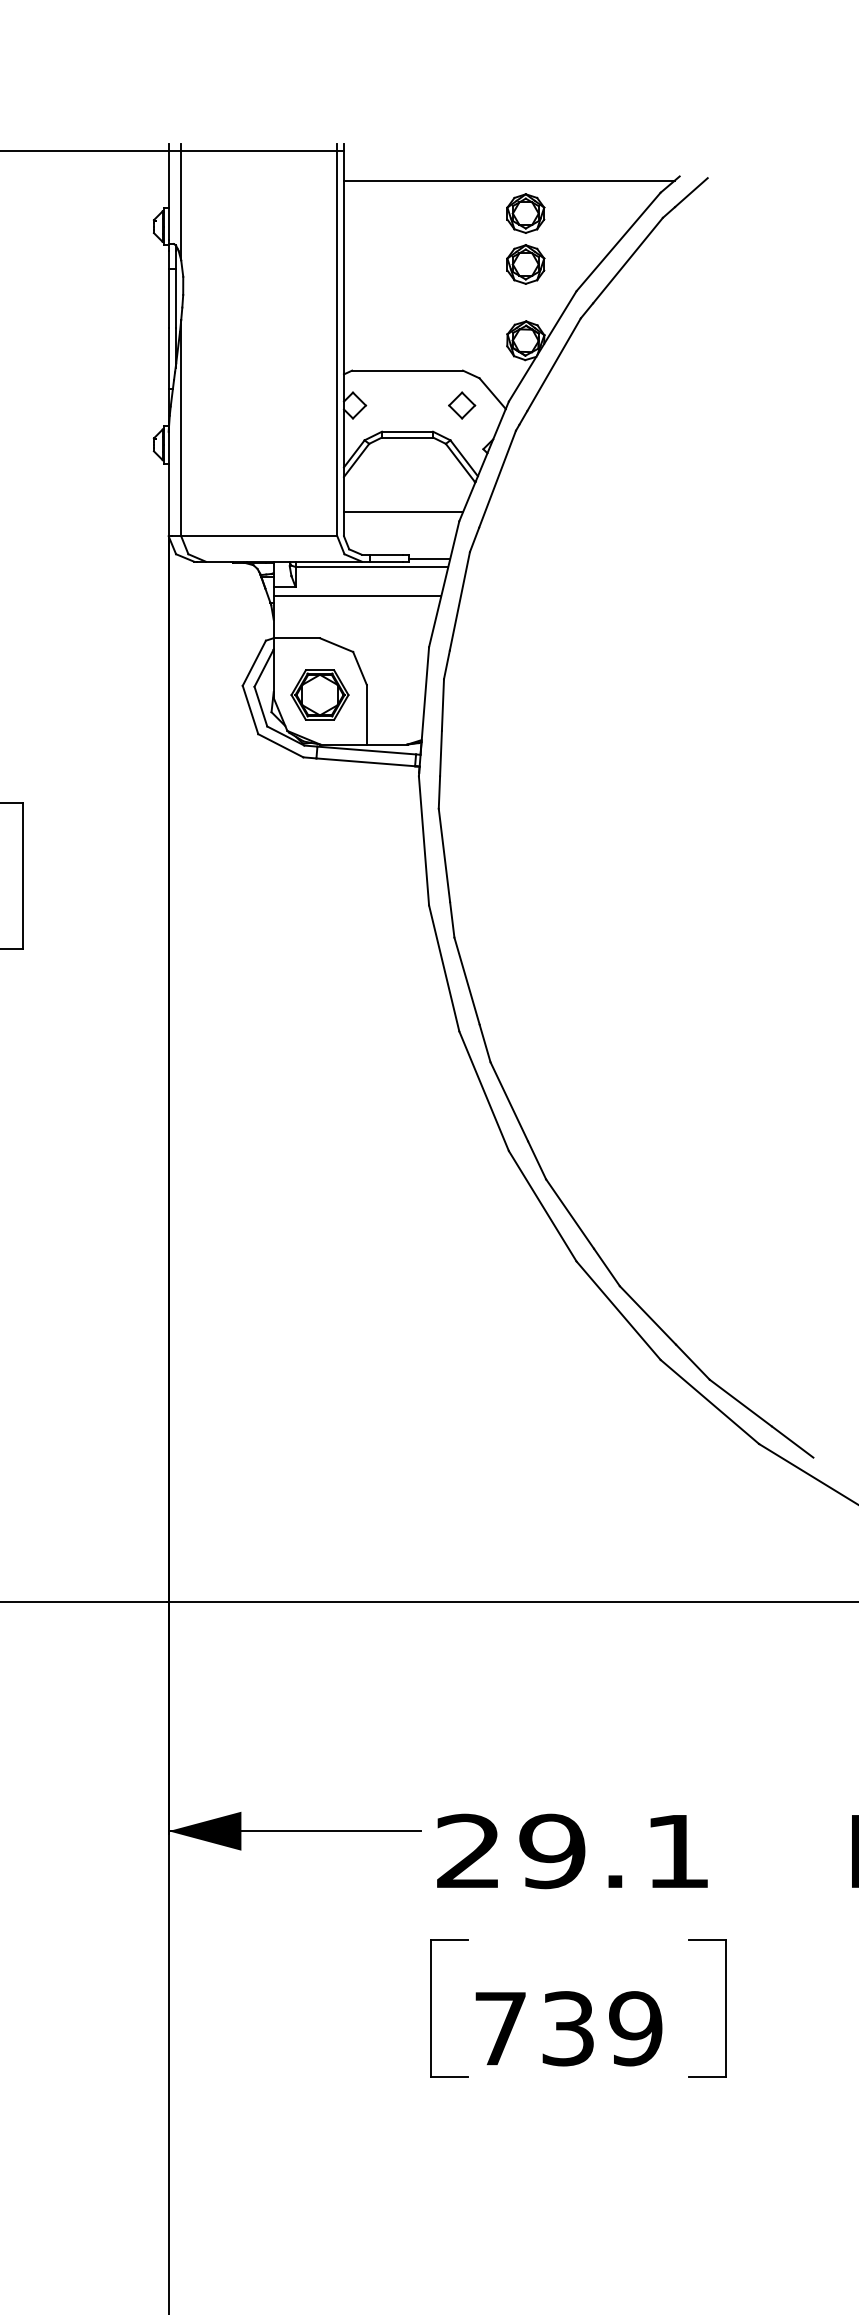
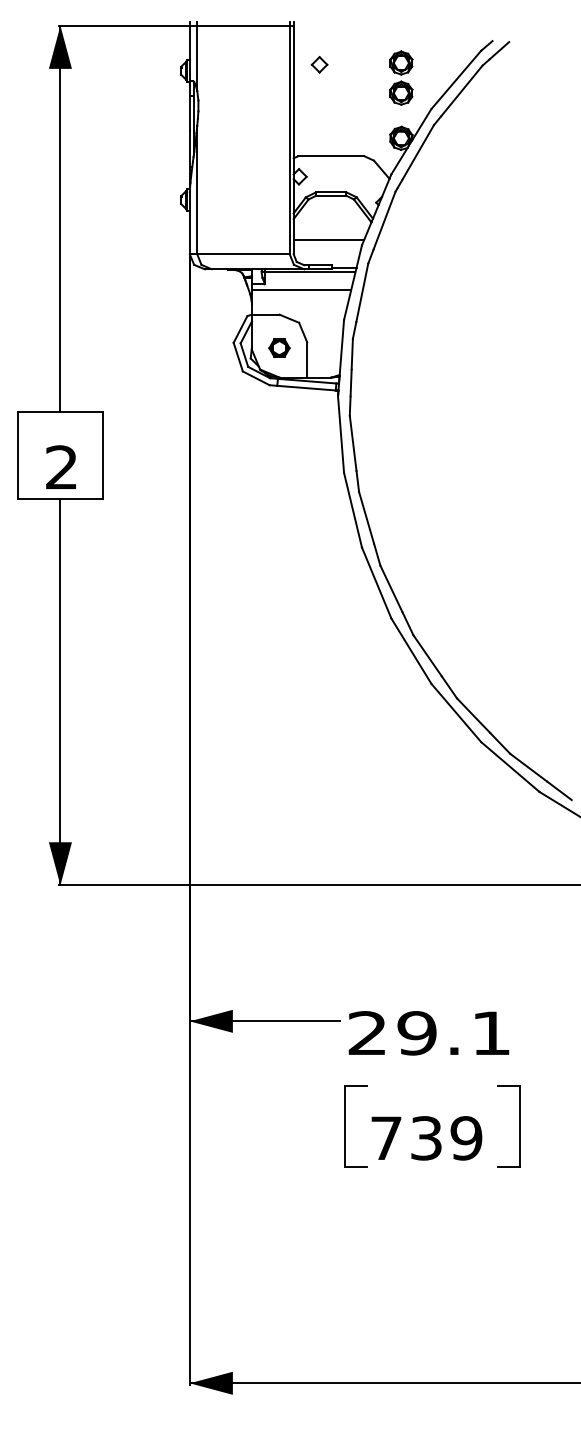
line: (509, 180) -> (391, 43), removed
part: (461, 405) -> (319, 64), moved
part: (320, 693) -> (279, 347), size x0.6

